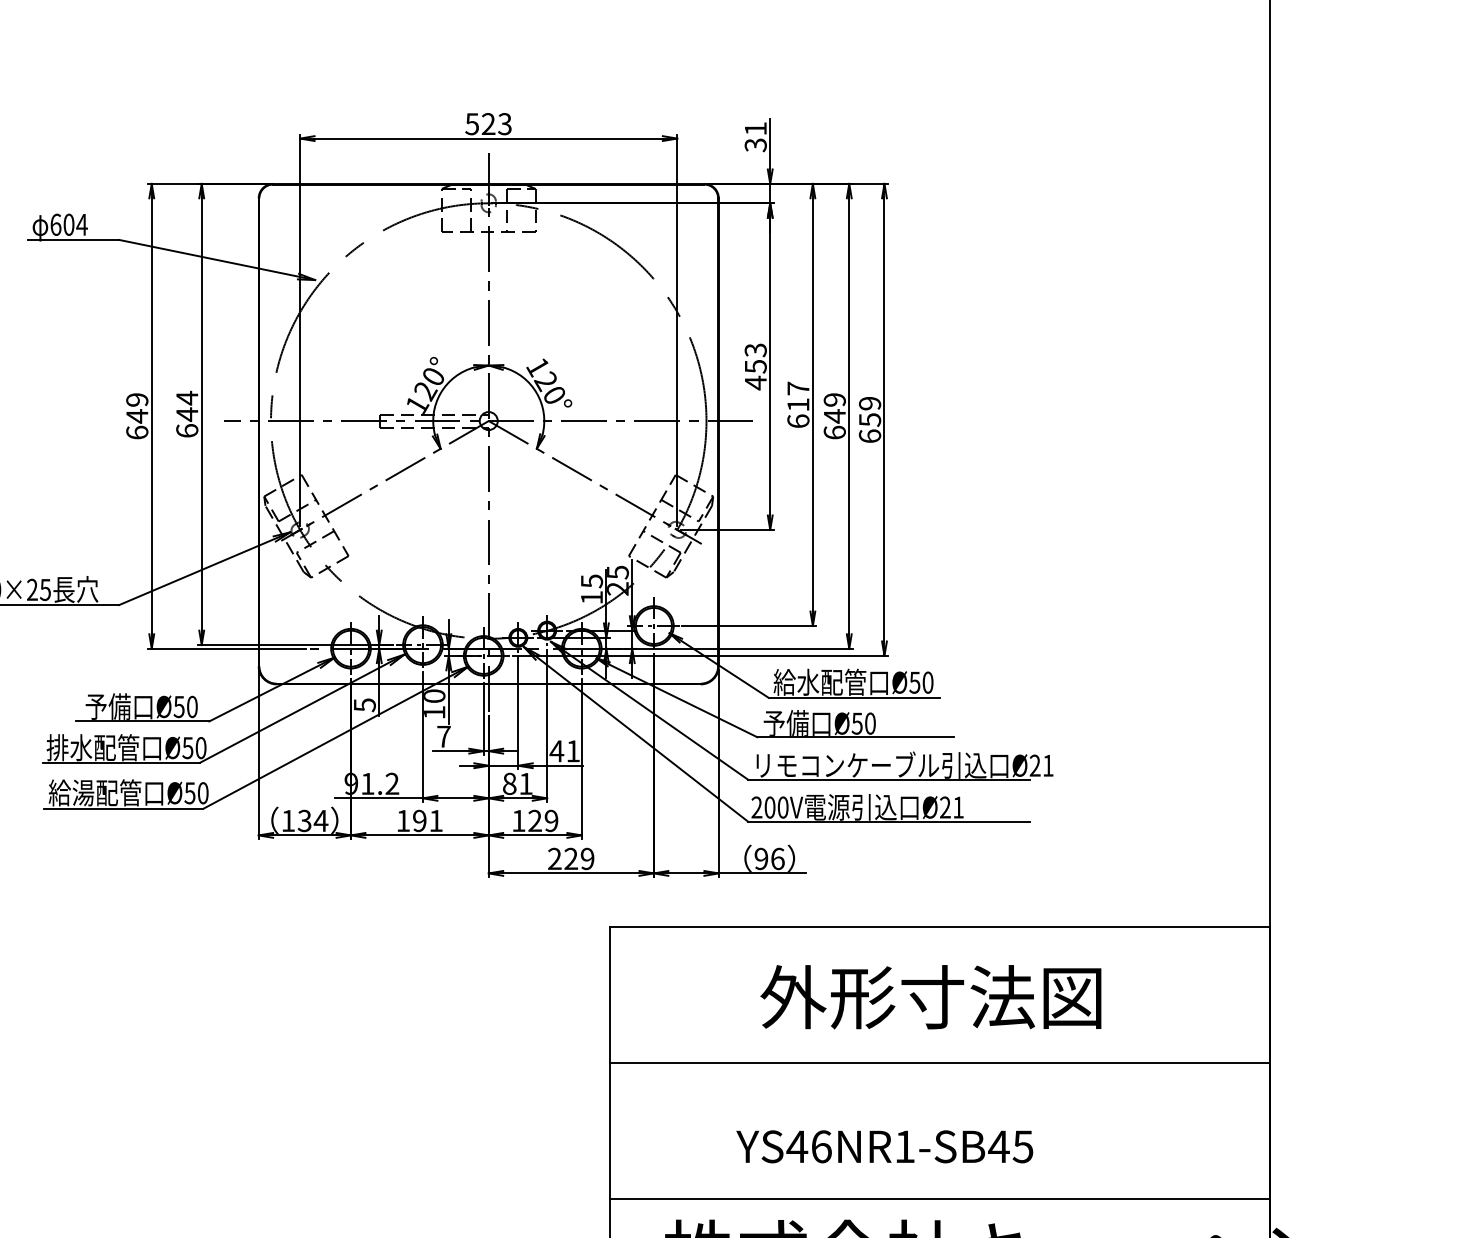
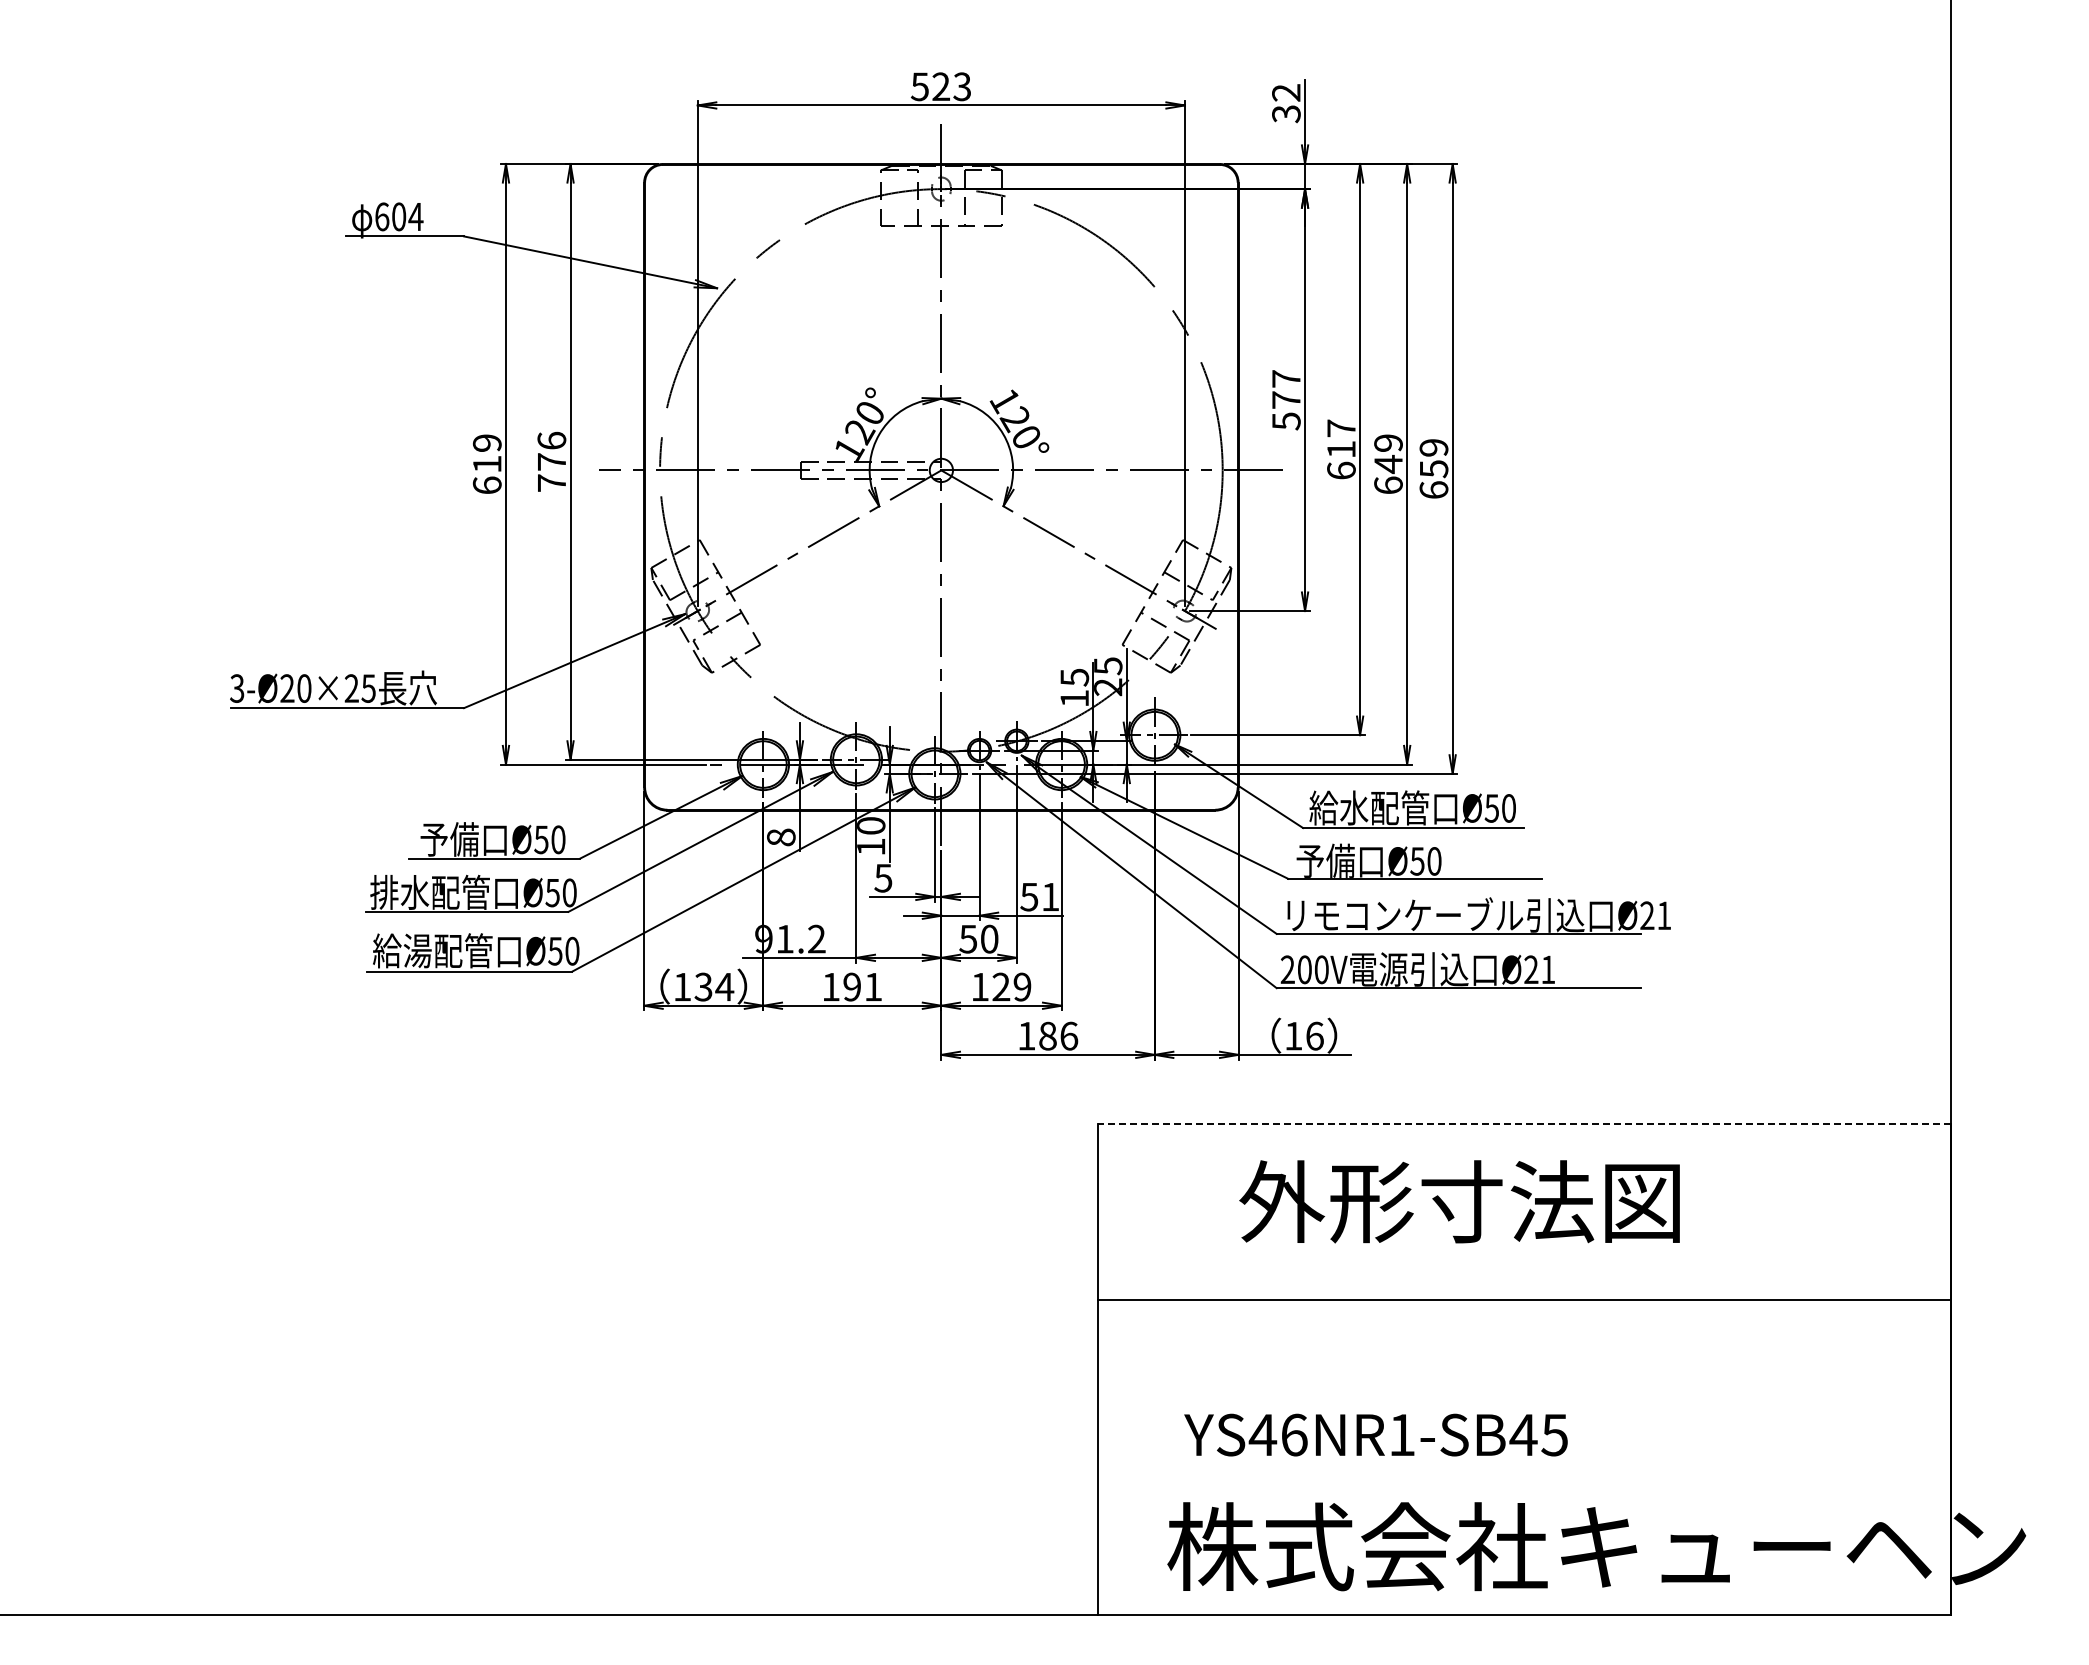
text: (755, 128) -> (1286, 92), 31 -> 32
text: (755, 366) -> (1286, 400), 453 -> 577
text: (186, 414) -> (551, 461), 644 -> 776
text: (137, 416) -> (487, 464), 649 -> 619
text: (365, 705) -> (781, 837), 5 -> 8
text: (443, 736) -> (883, 878), 7 -> 5
text: (556, 751) -> (1028, 897), 41 -> 51
text: (517, 783) -> (978, 938), 81 -> 50
text: (571, 858) -> (1048, 1035), 229 -> 186
text: (761, 858) -> (1293, 1035), 96 -> 16
line: (940, 927) -> (1524, 1124), solid -> dashed
text: (930, 996) -> (1459, 1201), moved
text: (884, 1146) -> (1375, 1434), moved
line: (940, 1198) -> (1524, 1474), removed

